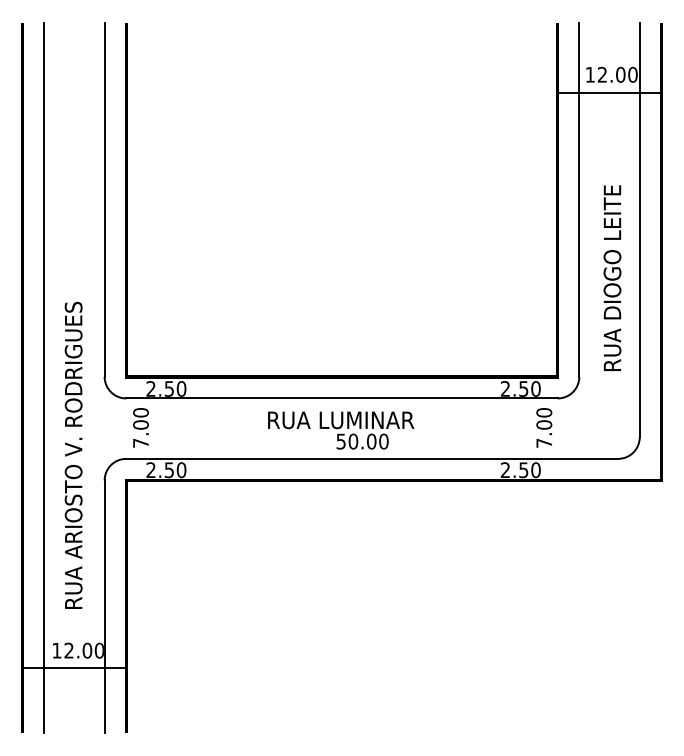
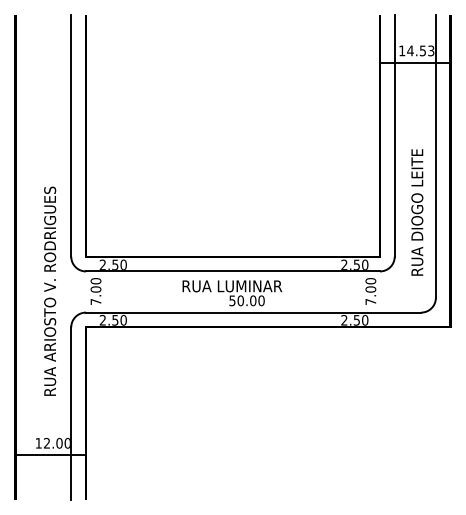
text: (617, 74) -> (420, 50), 12.00 -> 14.53
text: (612, 278) -> (417, 212), moved
line: (44, 378) -> (30, 257), removed
text: (74, 454) -> (50, 290), moved

